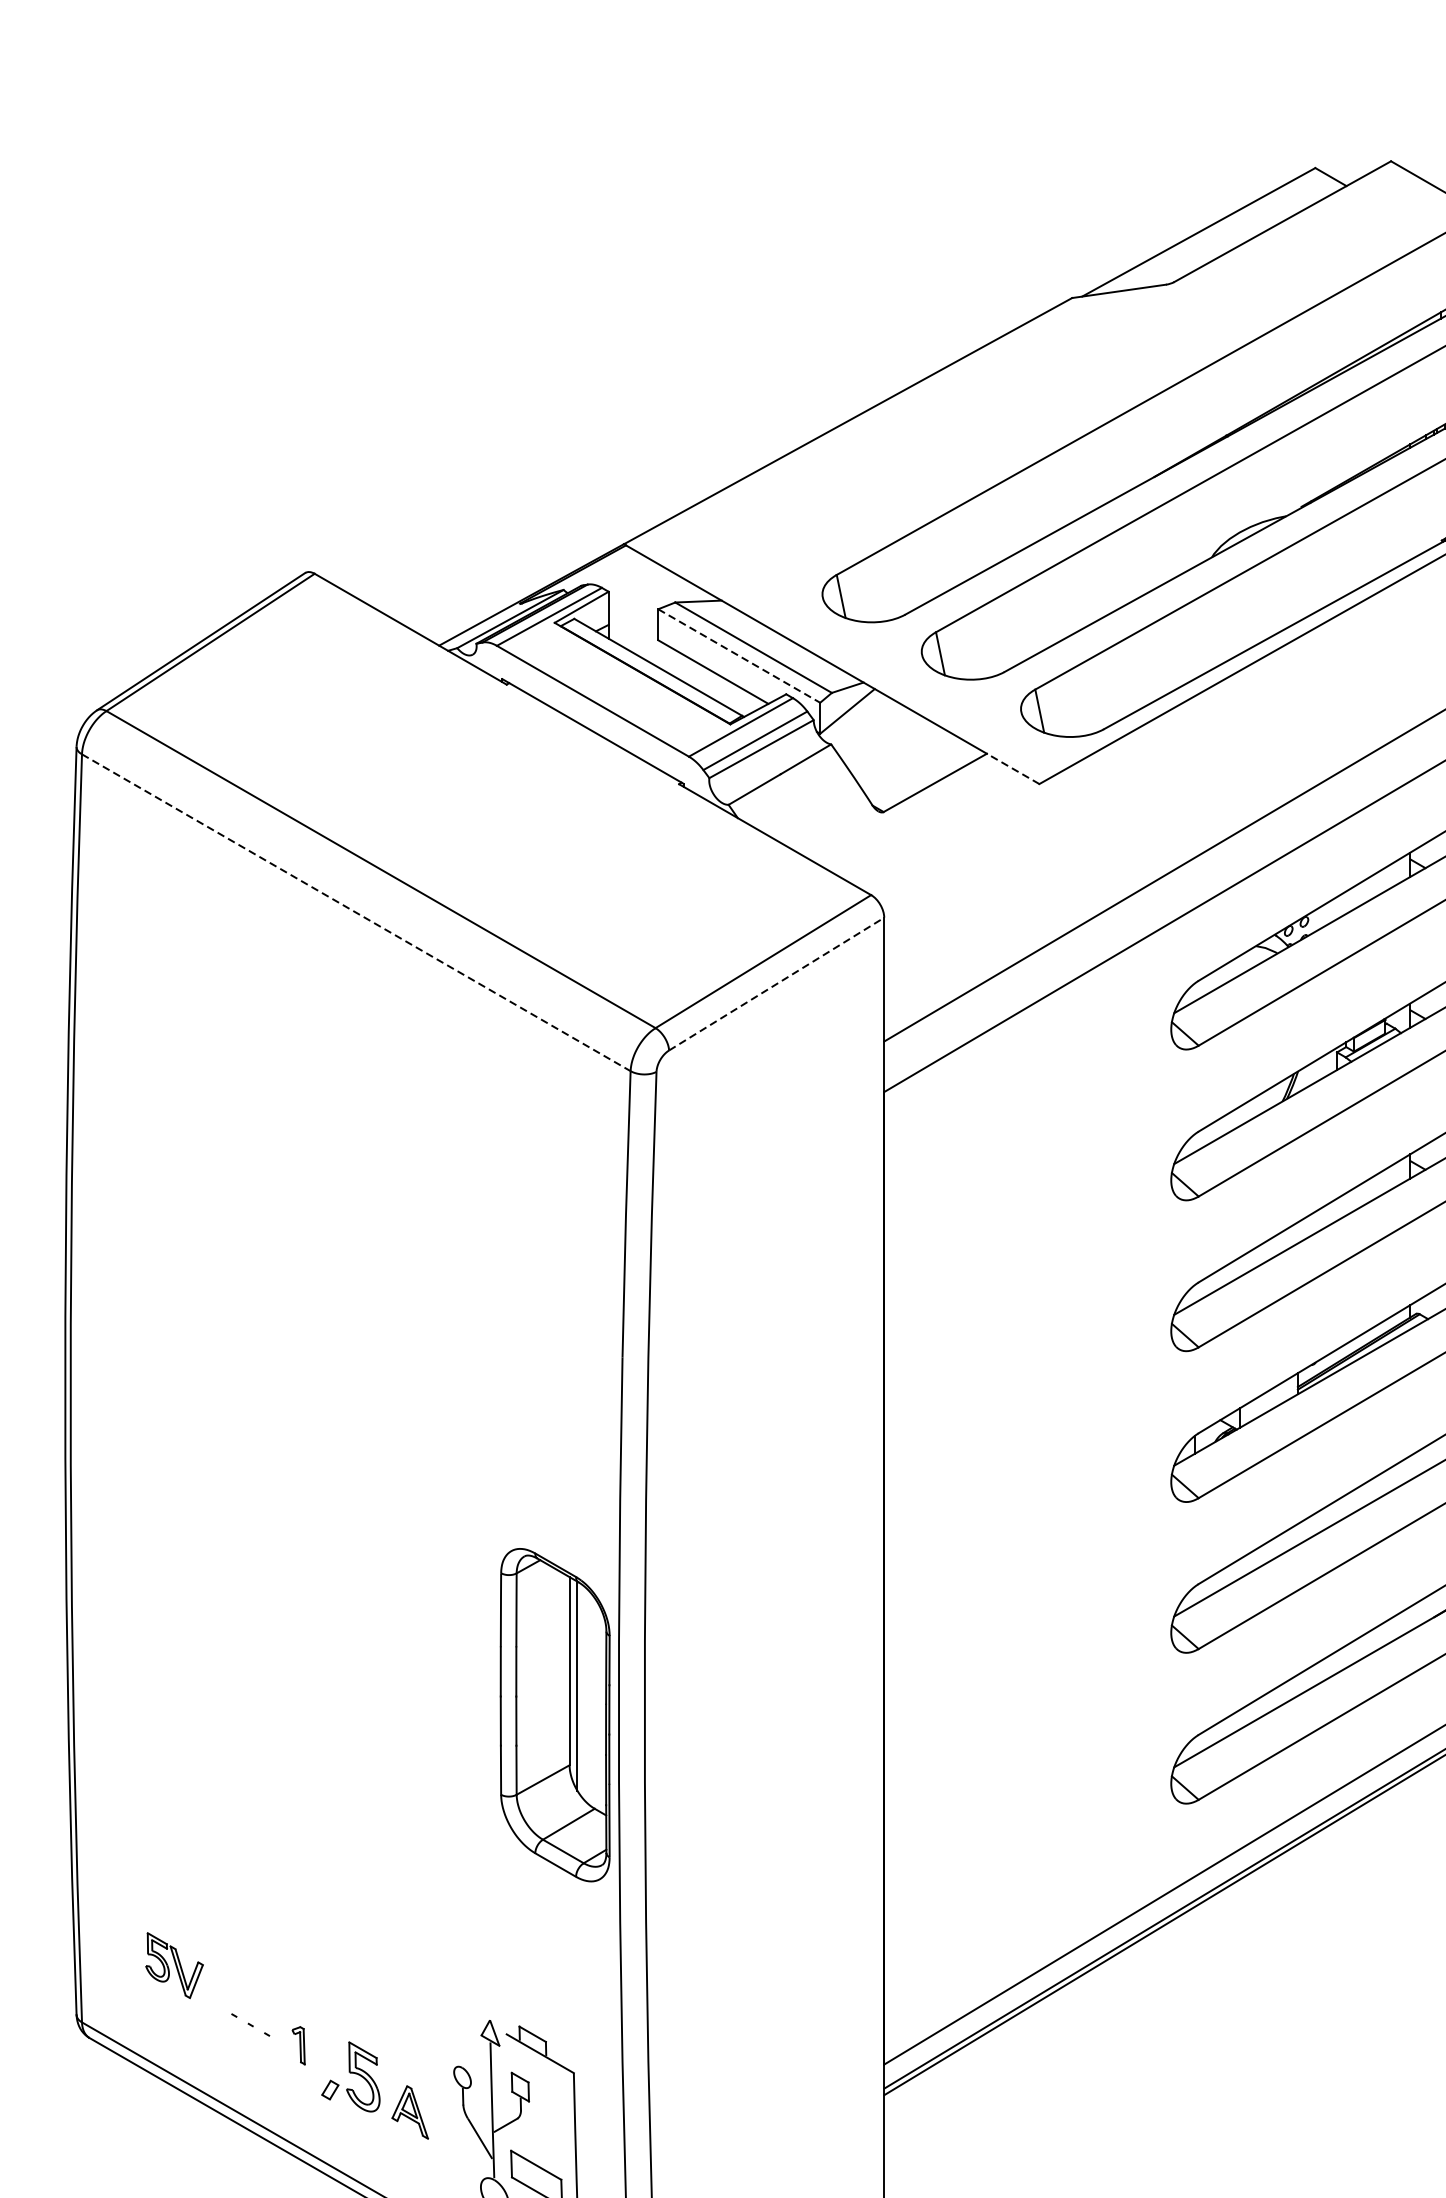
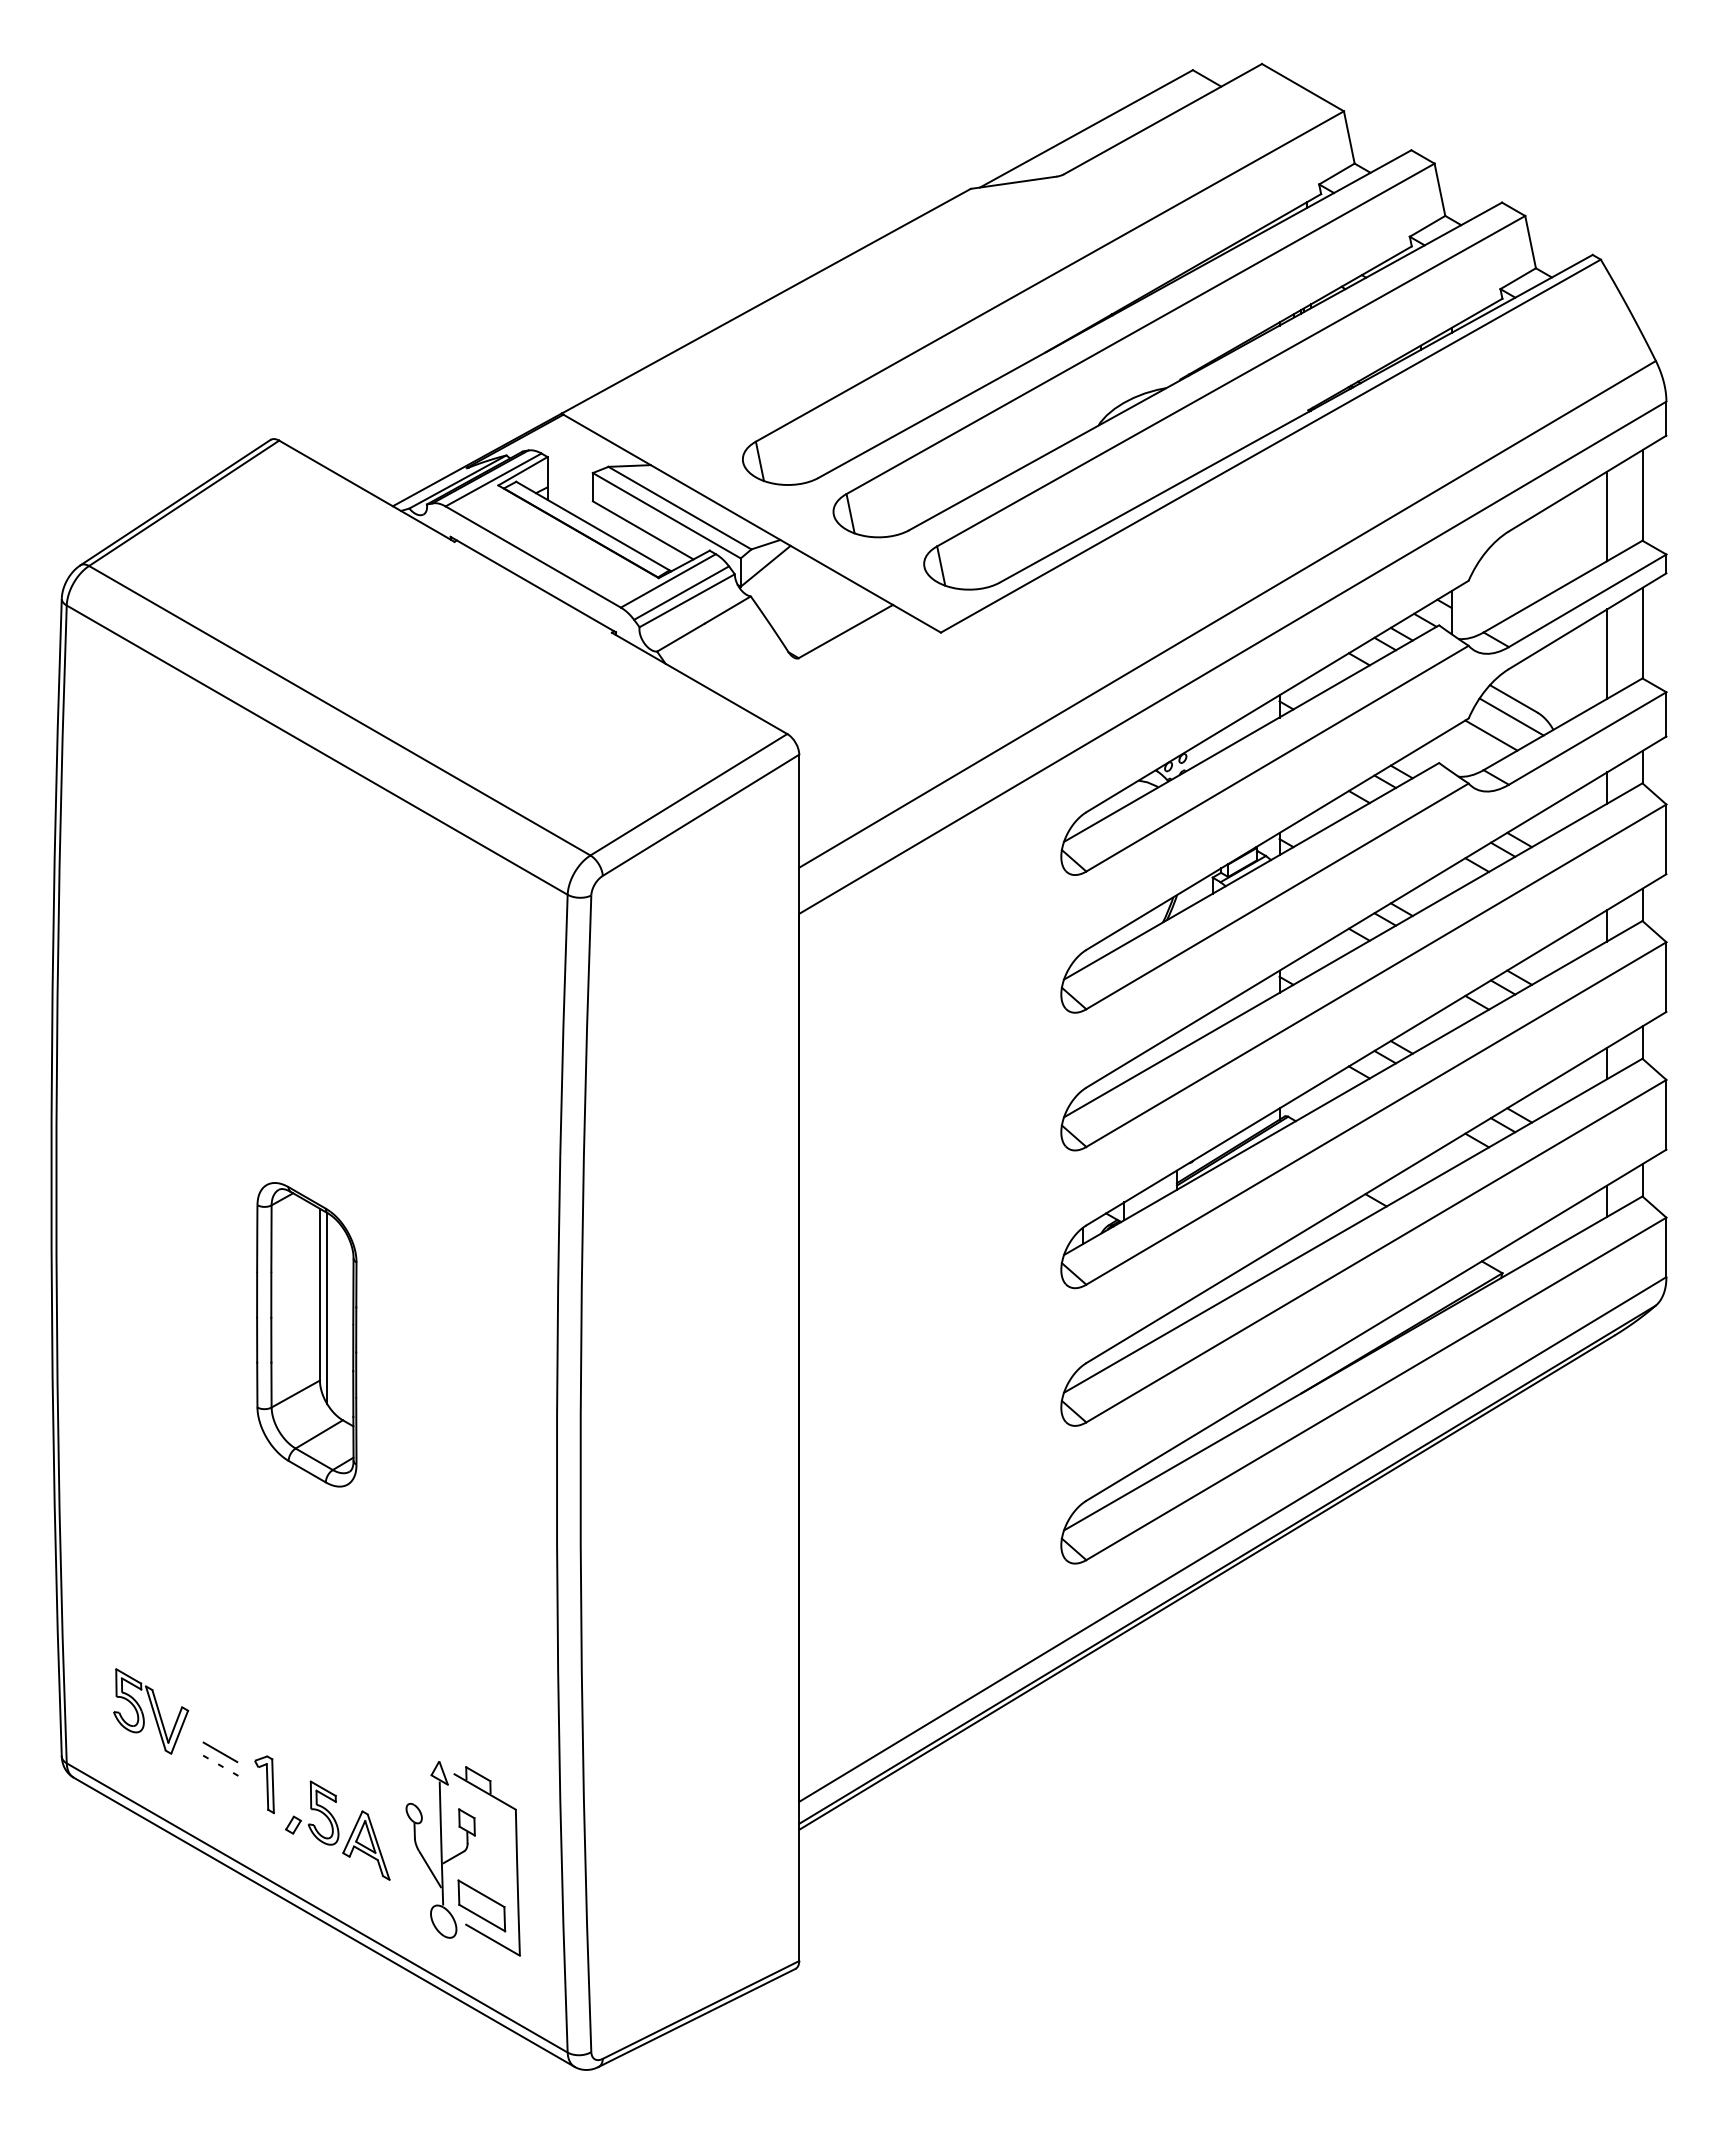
line: (739, 655) -> (667, 515), dashed -> solid
line: (1012, 768) -> (916, 618), dashed -> solid
line: (356, 913) -> (317, 750), dashed -> solid
line: (777, 984) -> (701, 815), dashed -> solid
part: (554, 1714) -> (306, 1334), moved
part: (174, 1965) -> (151, 1711), size x1.43
line: (250, 2010) -> (220, 1752), added
part: (298, 2045) -> (264, 1784), size x1.67
part: (410, 2112) -> (366, 1845), size x1.43

